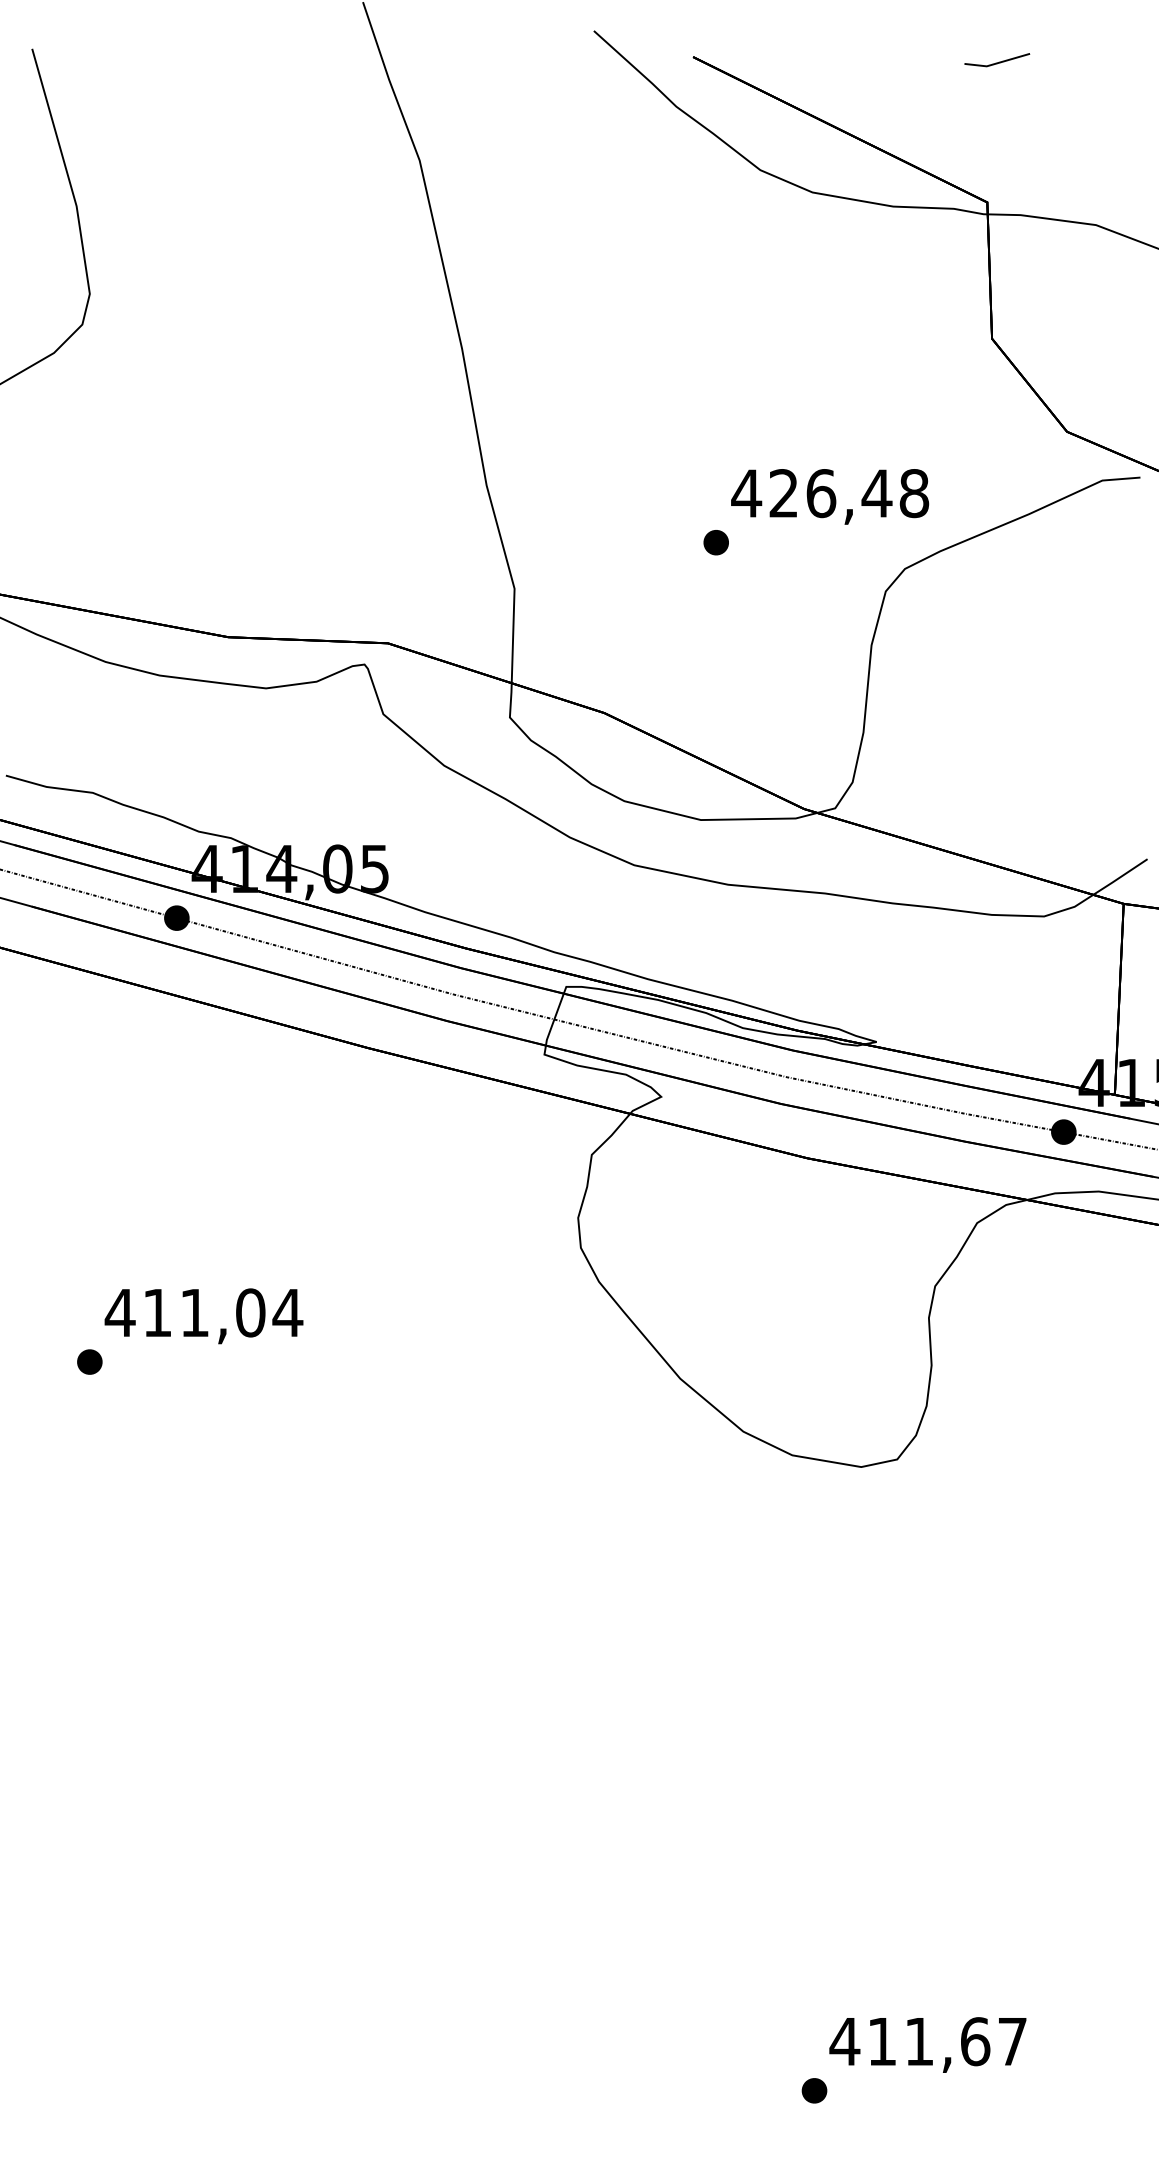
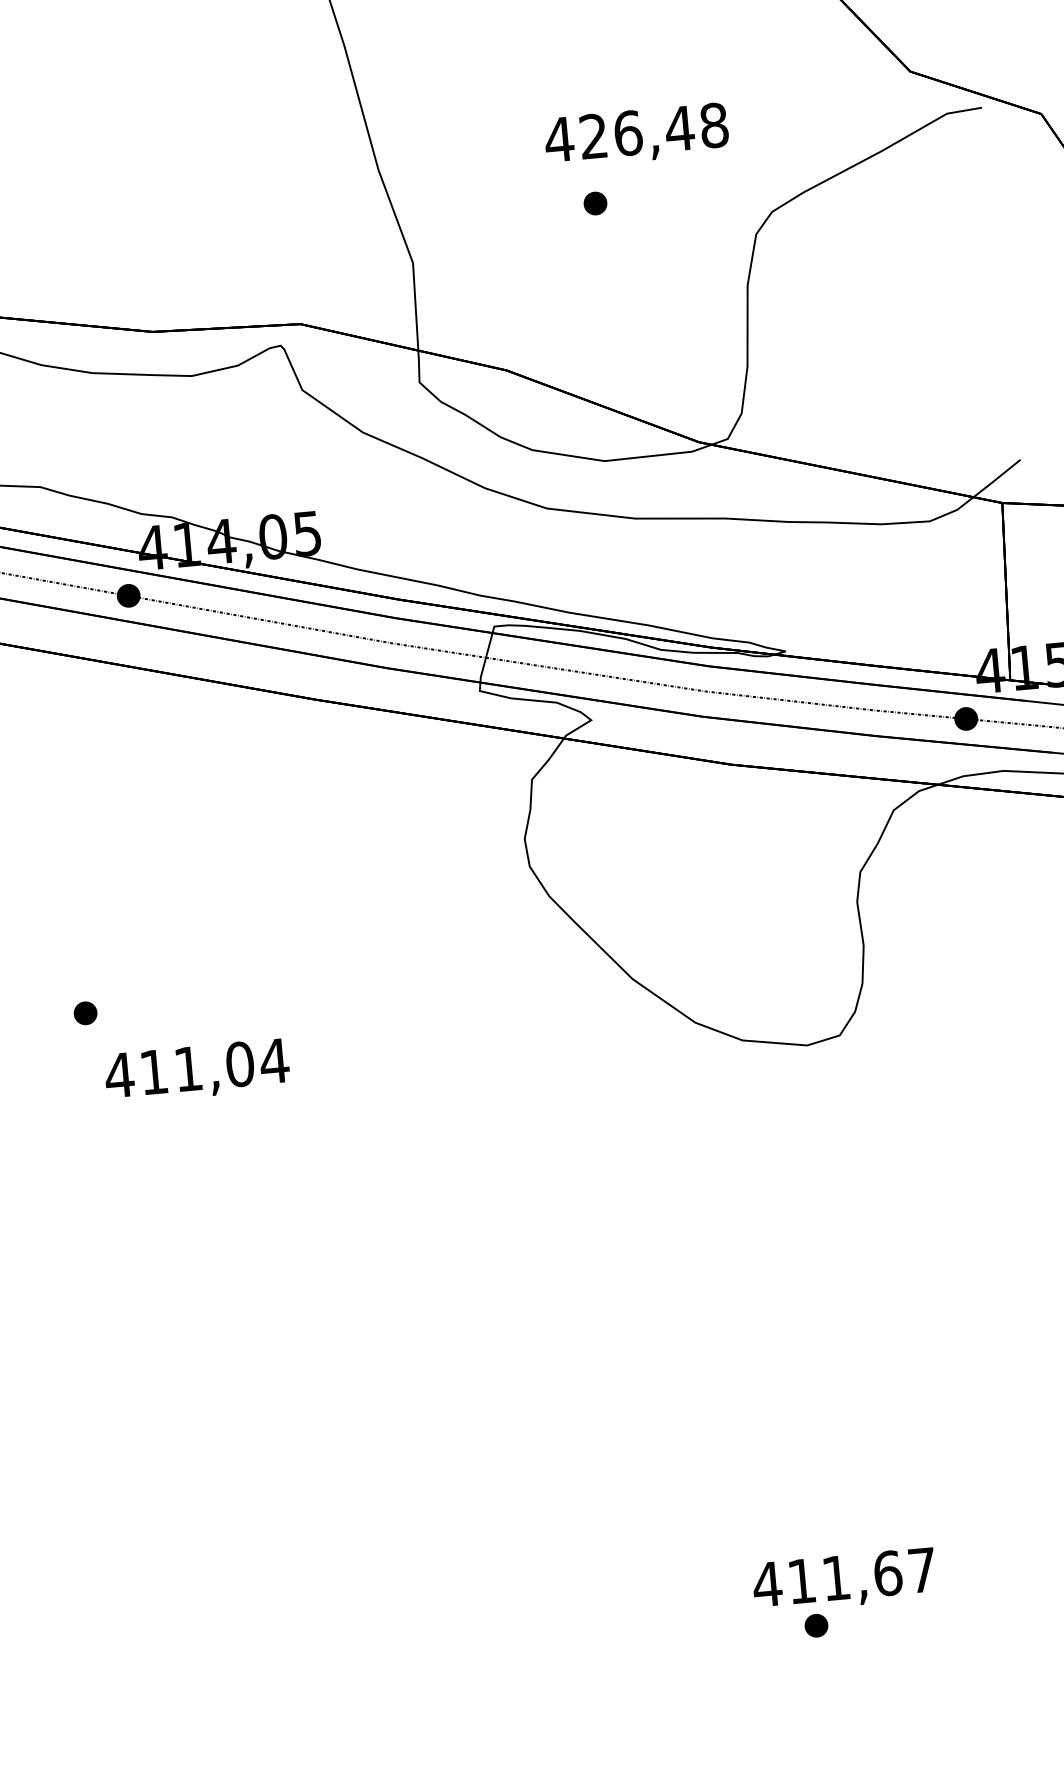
text: (830, 496) -> (637, 135), moved
text: (203, 1316) -> (196, 1071), moved
text: (927, 2044) -> (843, 1580), moved

